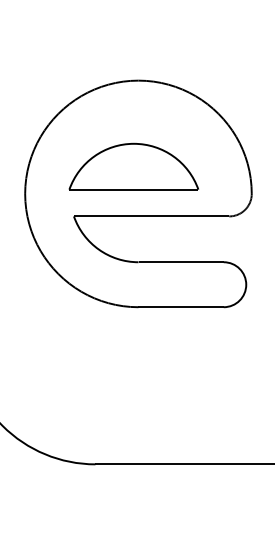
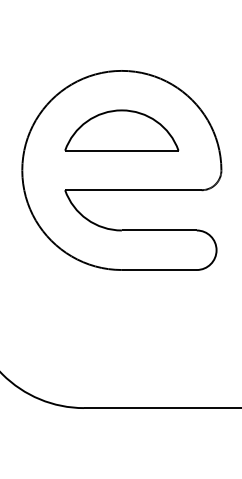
part: (133, 166) -> (121, 130), moved

